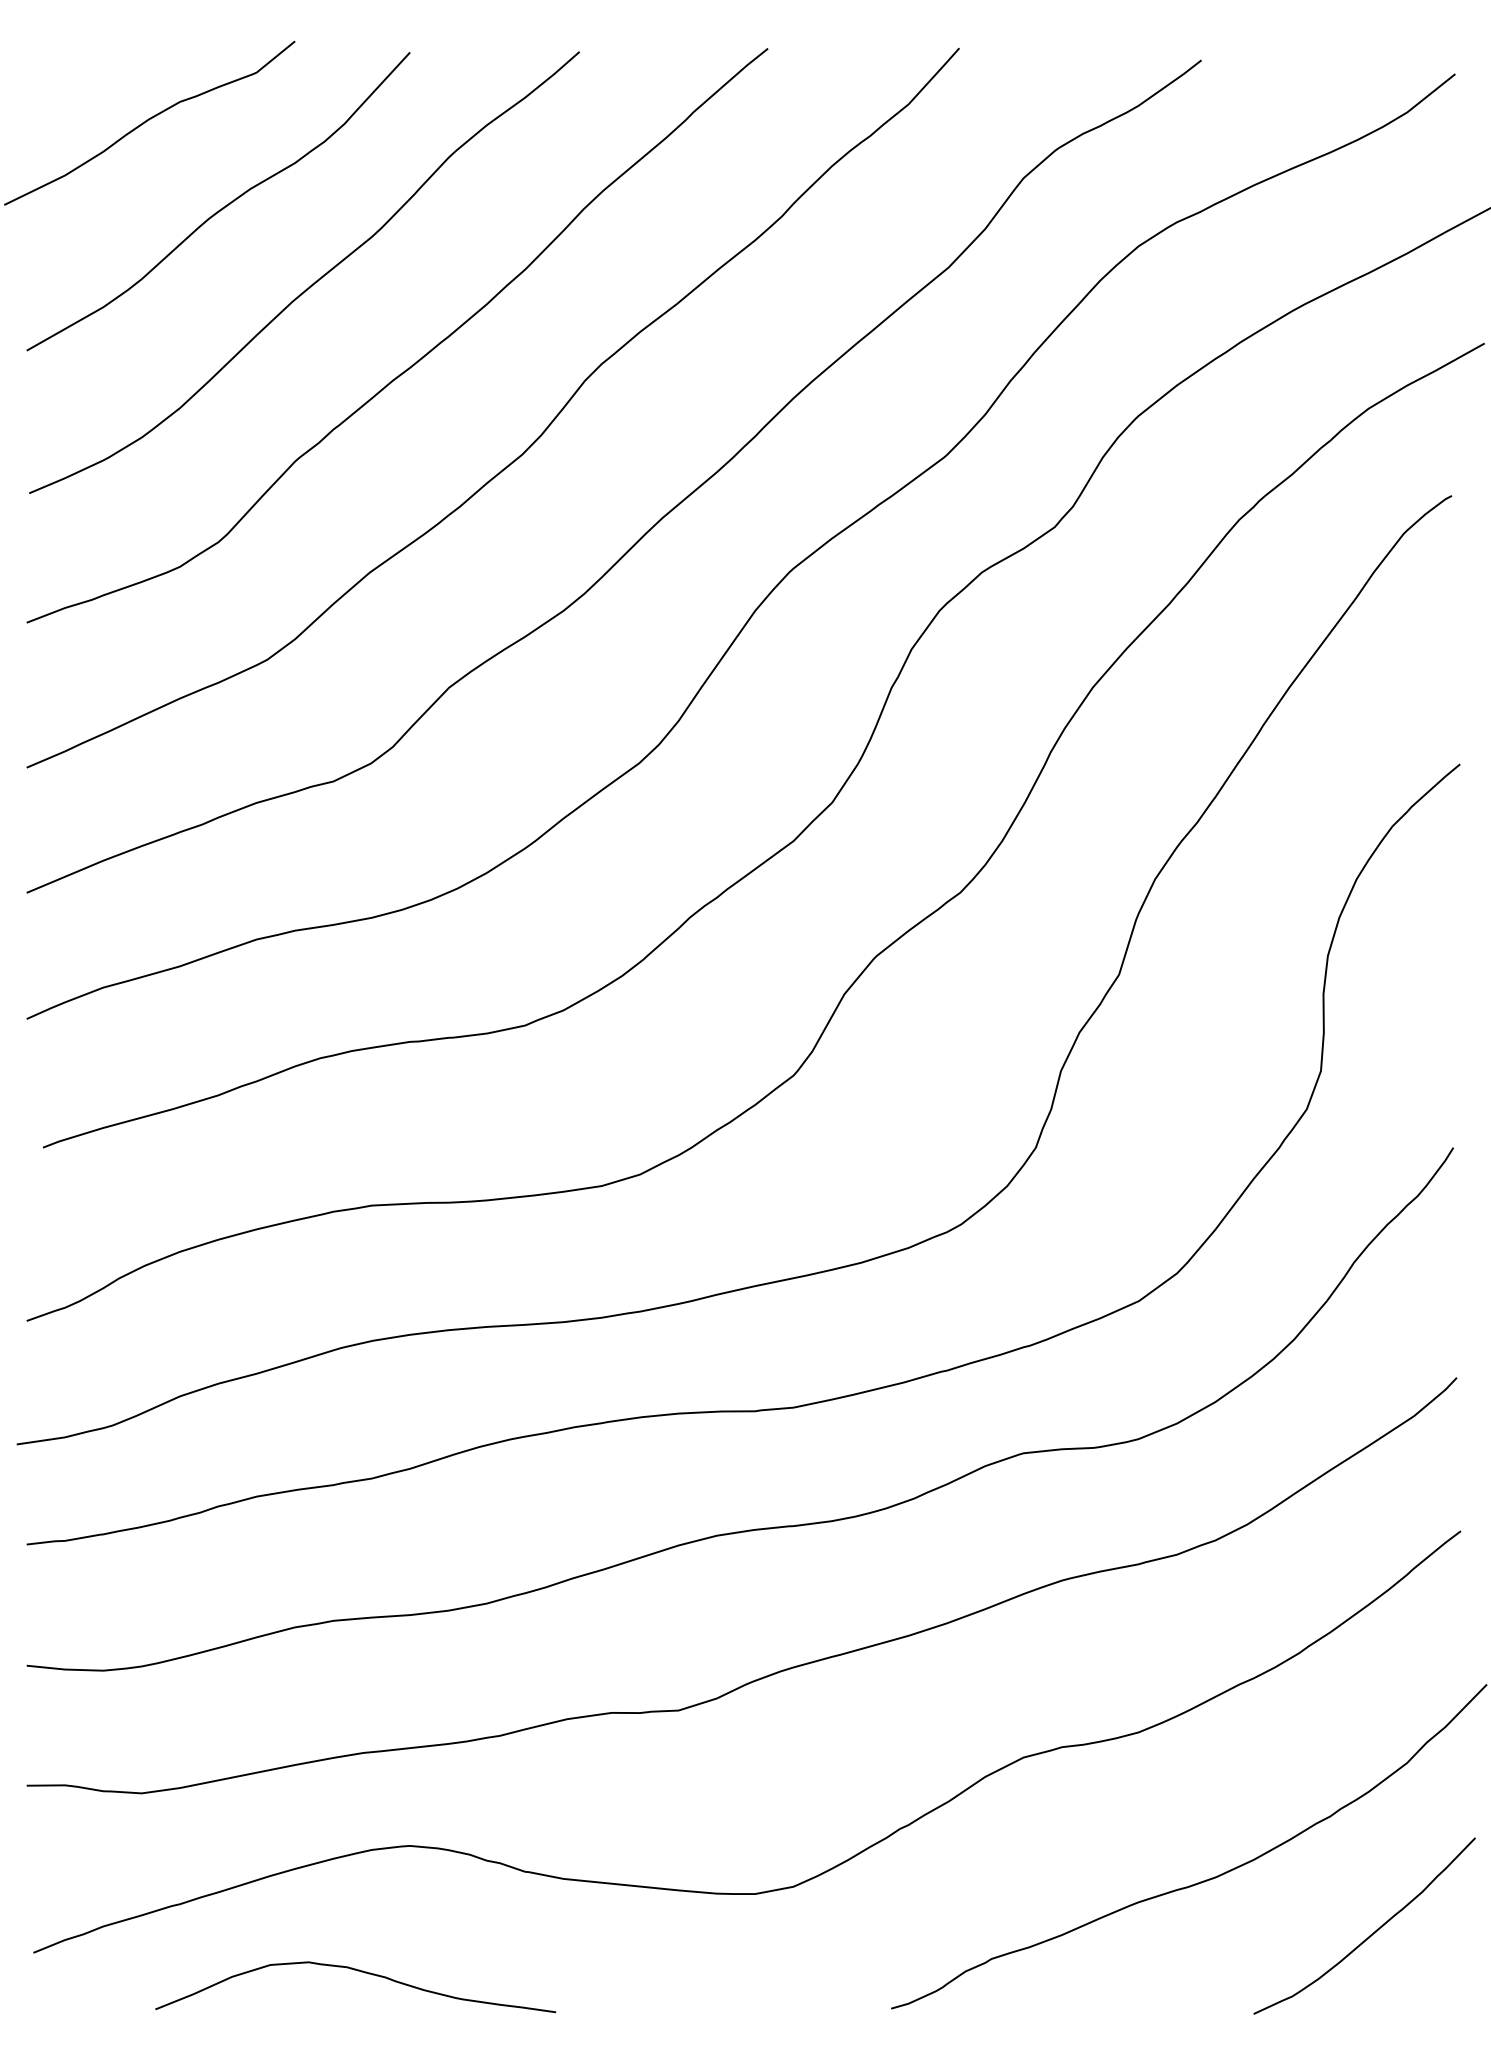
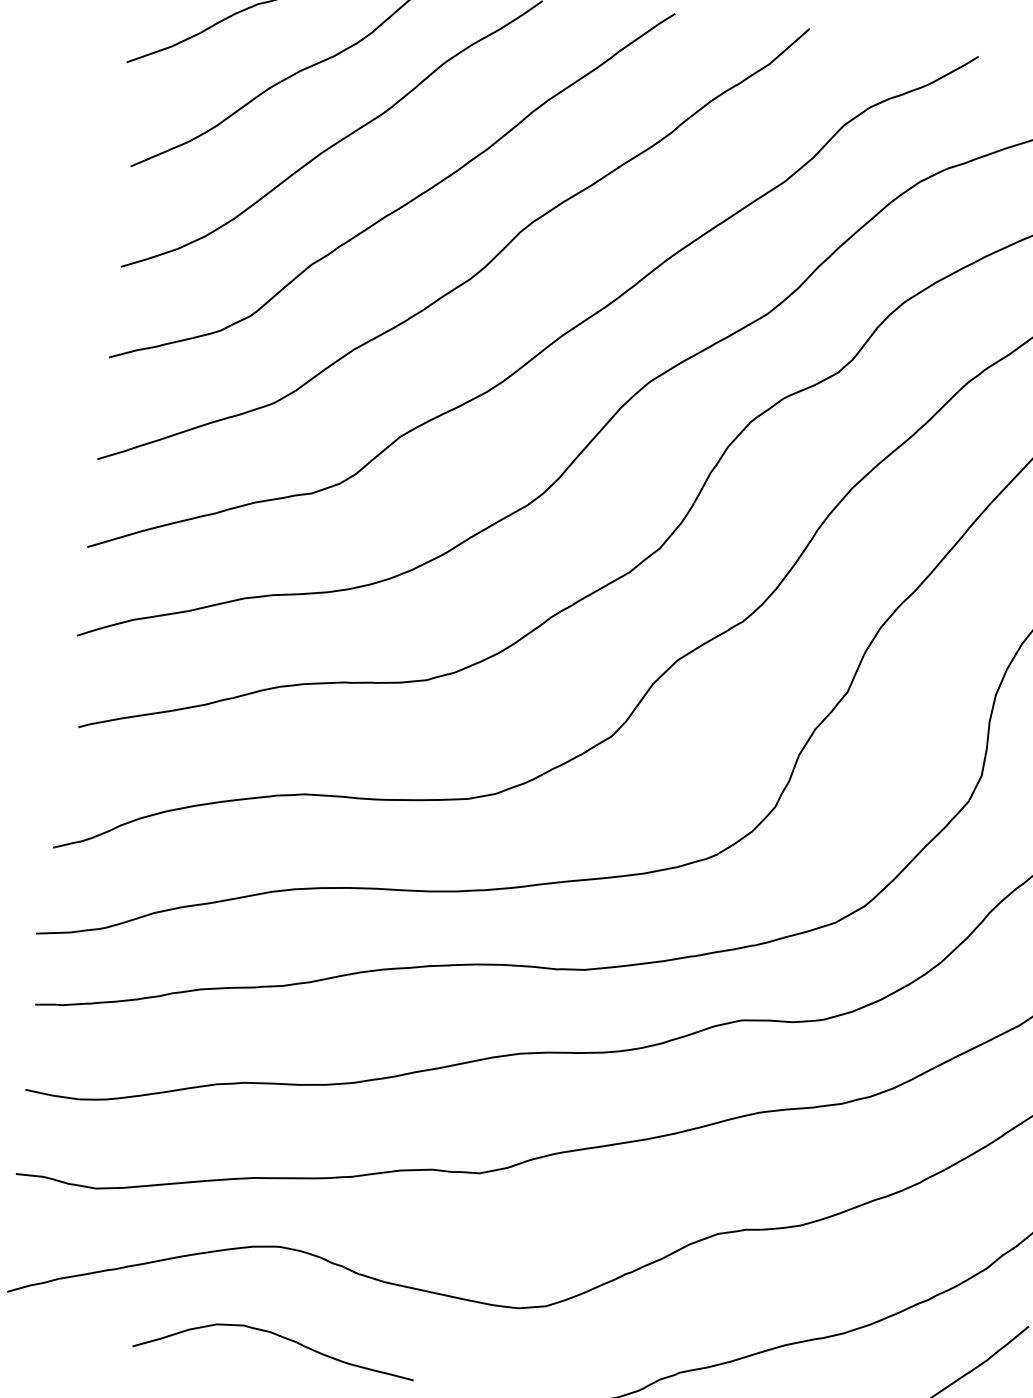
curve: (357, 1971) -> (277, 1335), moved

